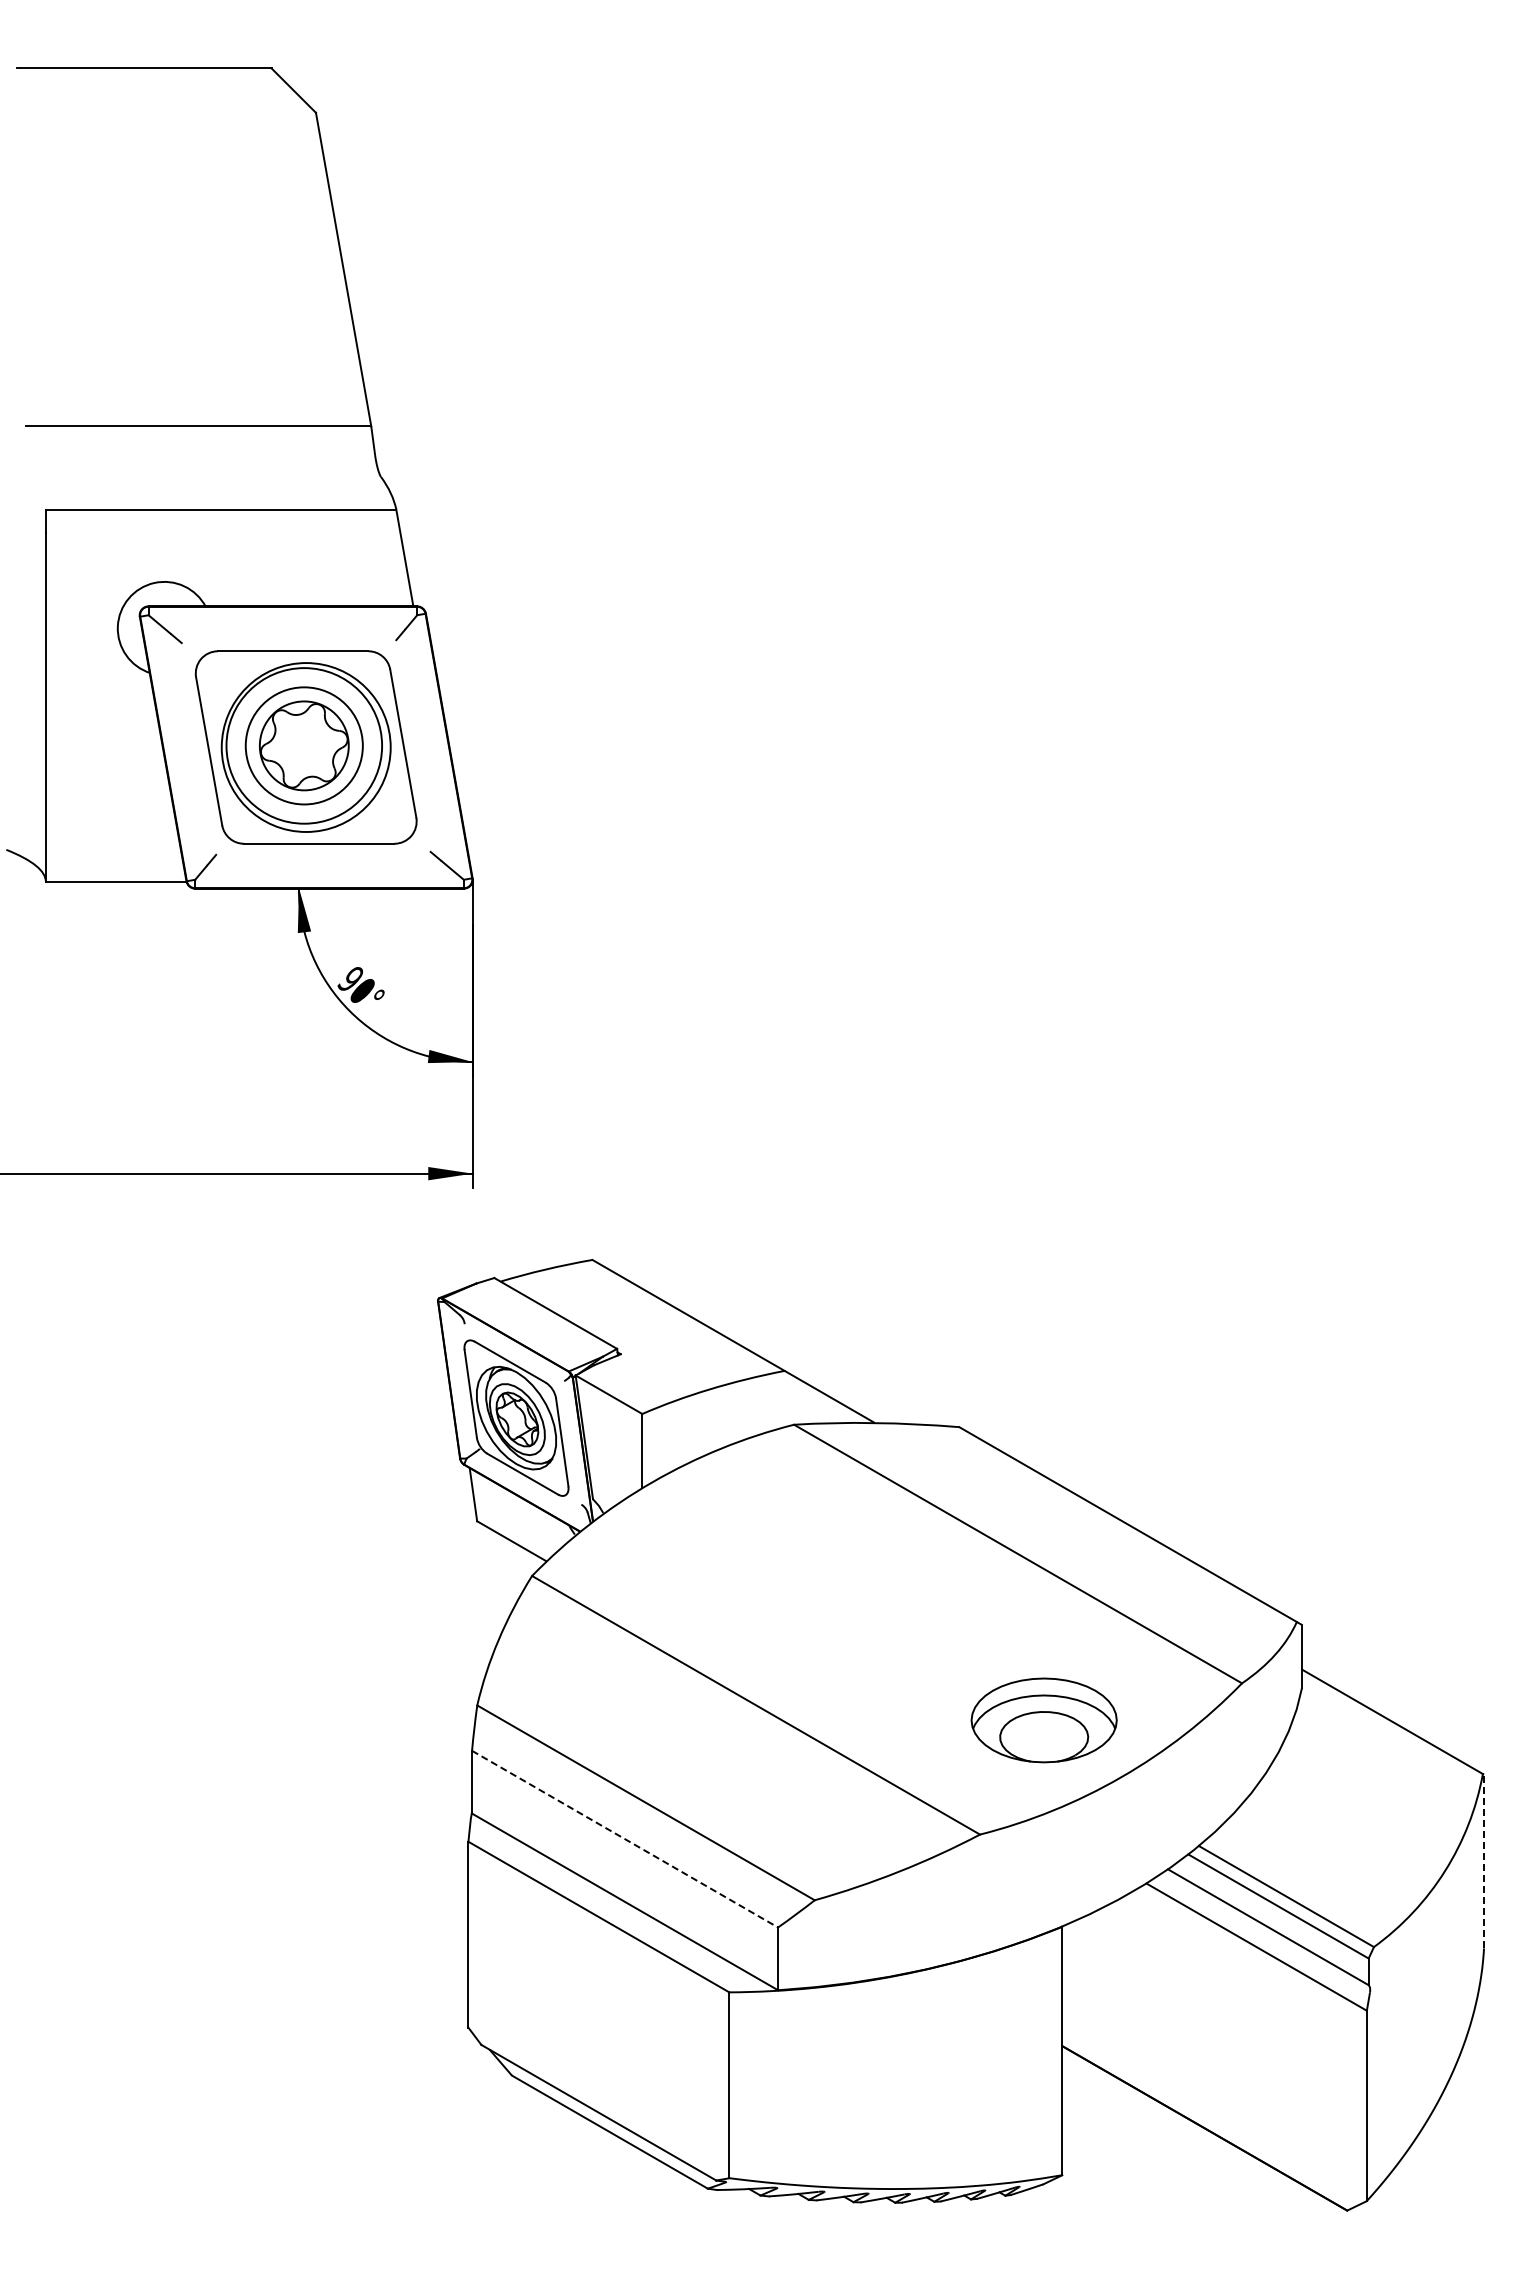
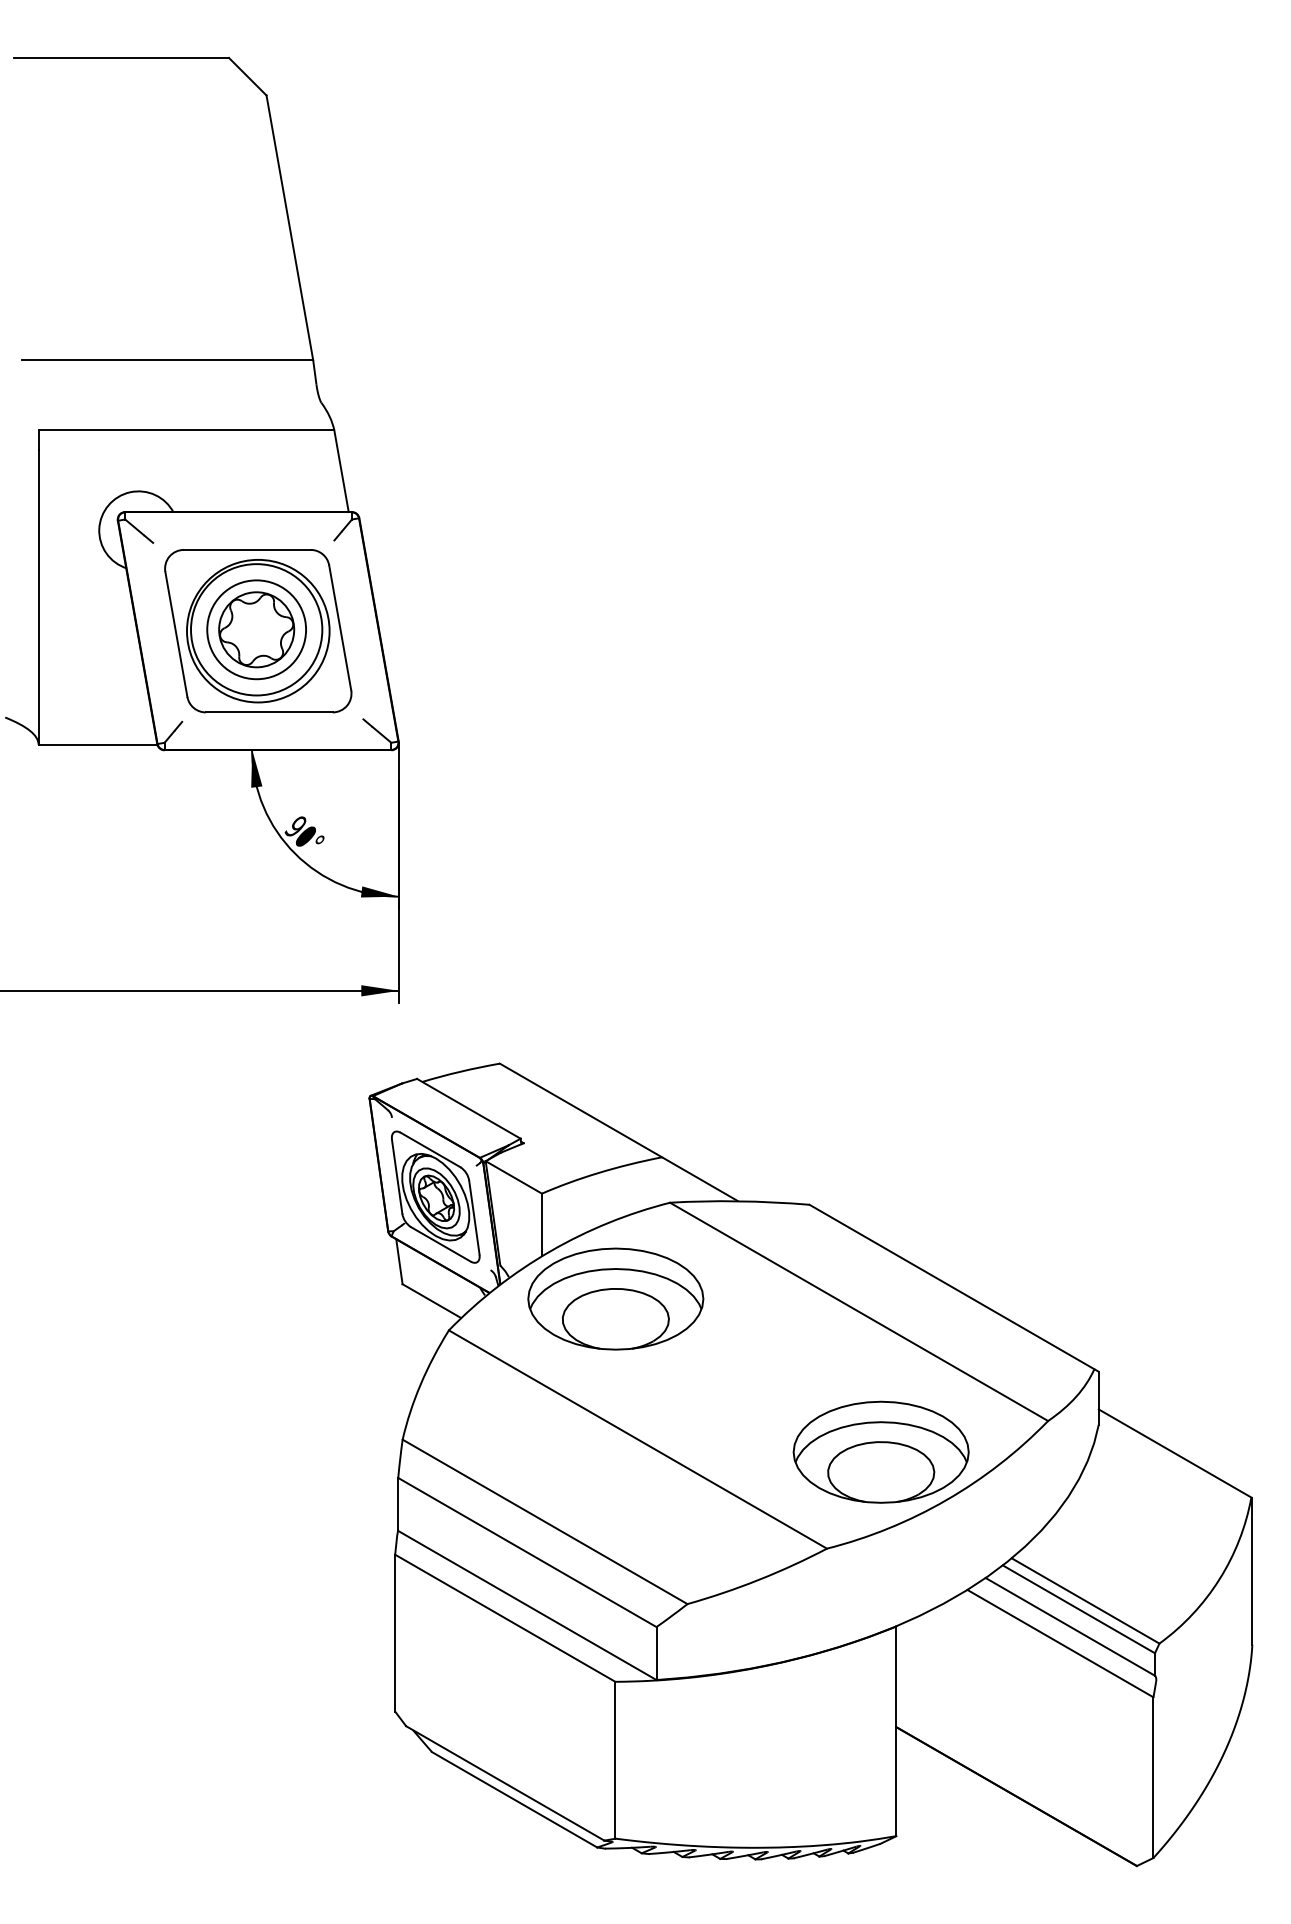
part: (729, 1538) -> (615, 1298), added
part: (1043, 1720) -> (880, 1452), size x1.43
line: (625, 1839) -> (527, 1552), dashed -> solid
line: (1484, 1861) -> (1252, 1571), dashed -> solid

